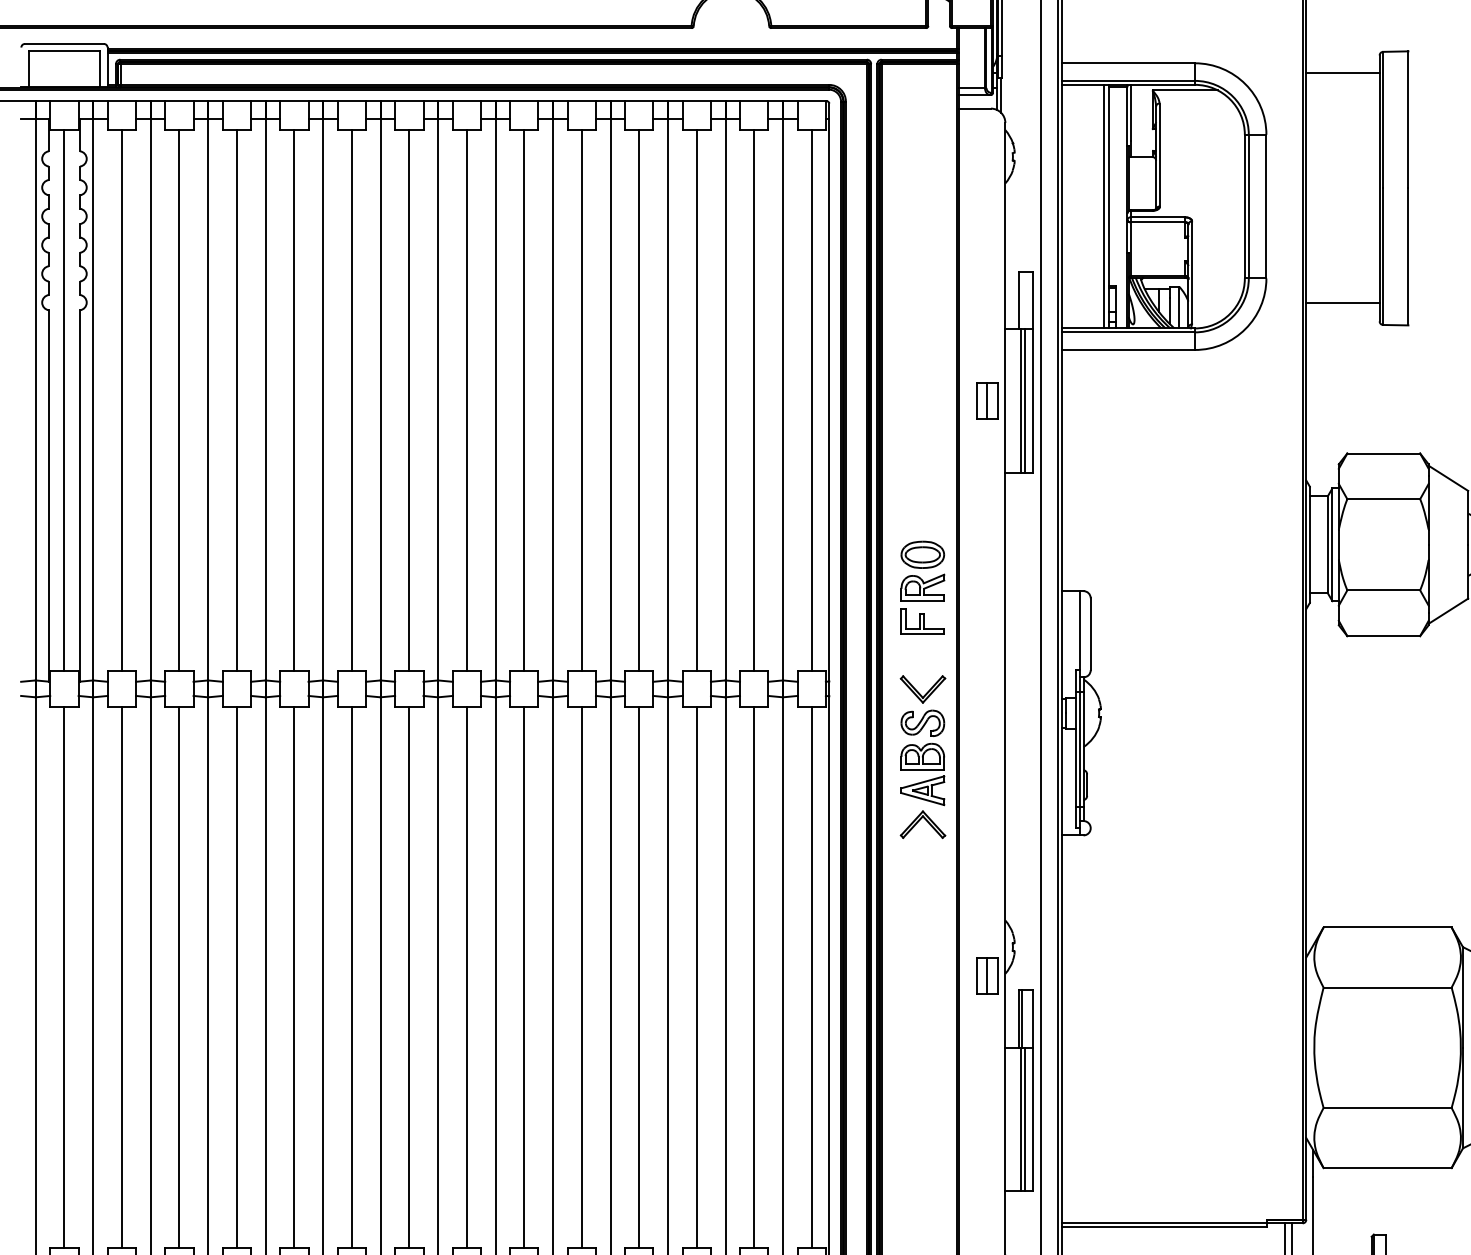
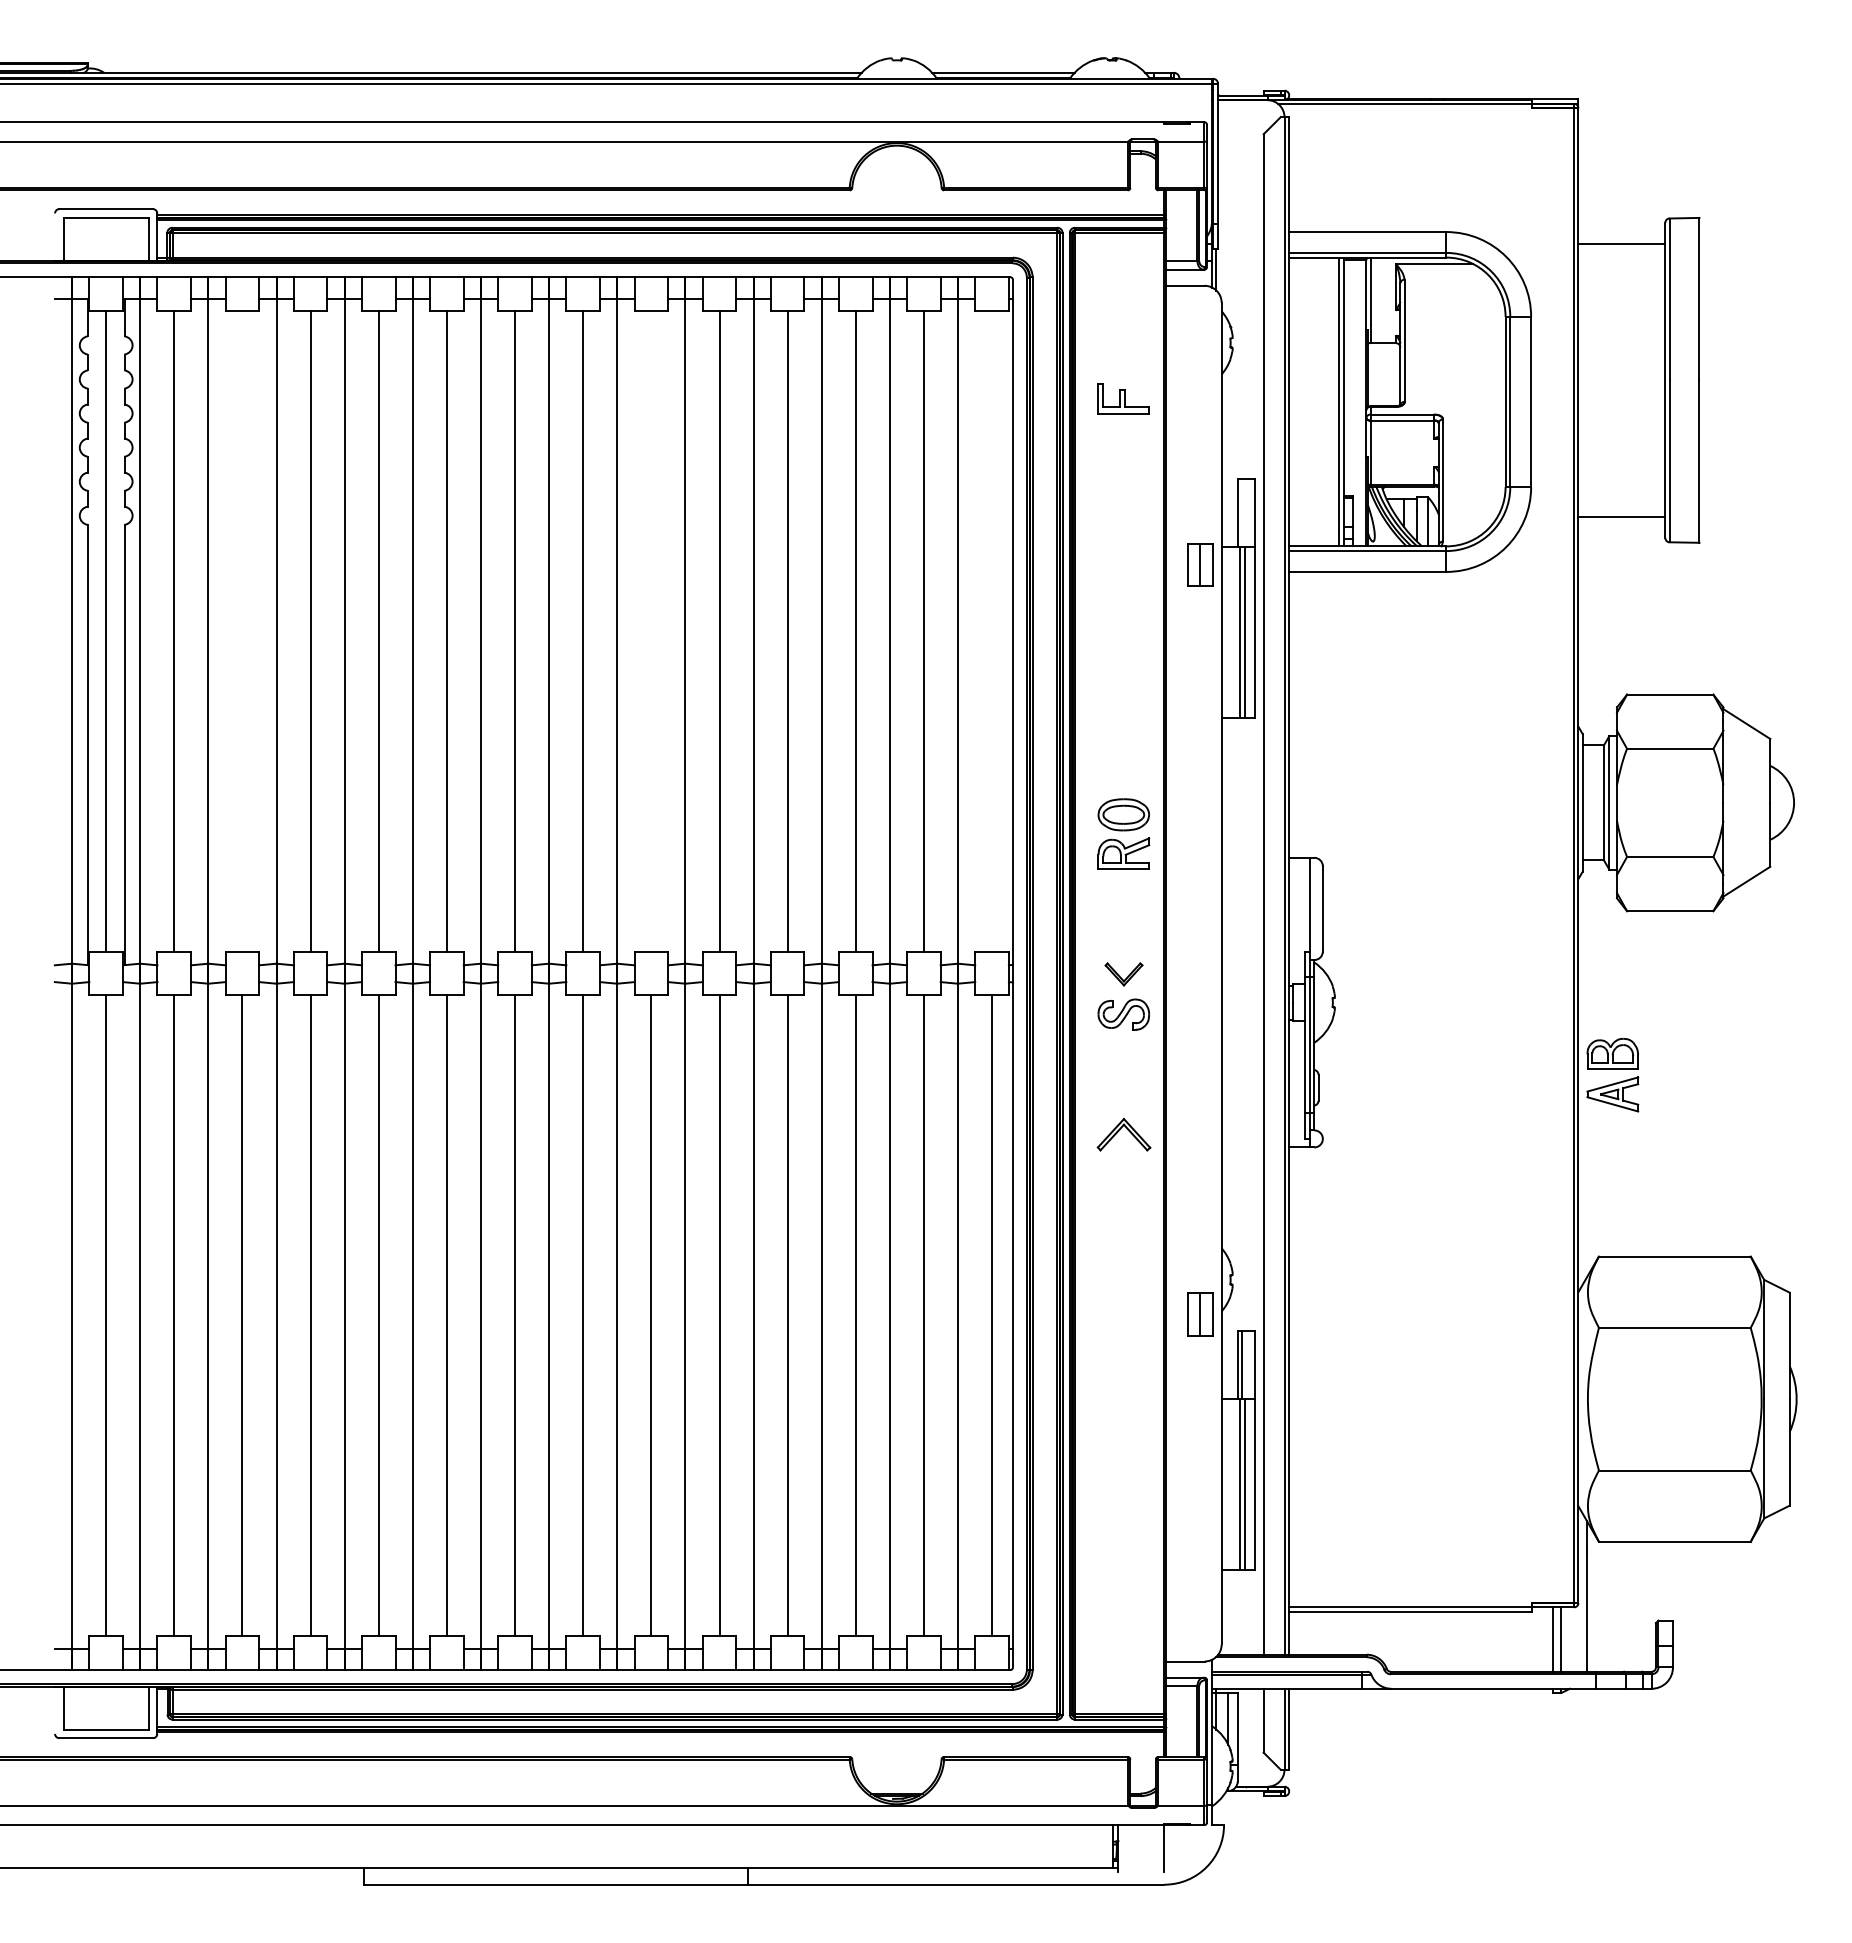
line: (179, 400) -> (242, 631), removed
line: (524, 400) -> (651, 631), removed
line: (812, 400) -> (992, 631), removed
part: (987, 401) -> (1200, 564), moved
part: (922, 621) -> (1123, 398), moved
part: (922, 689) -> (1123, 974), size x0.7
part: (922, 774) -> (1612, 1075), moved

